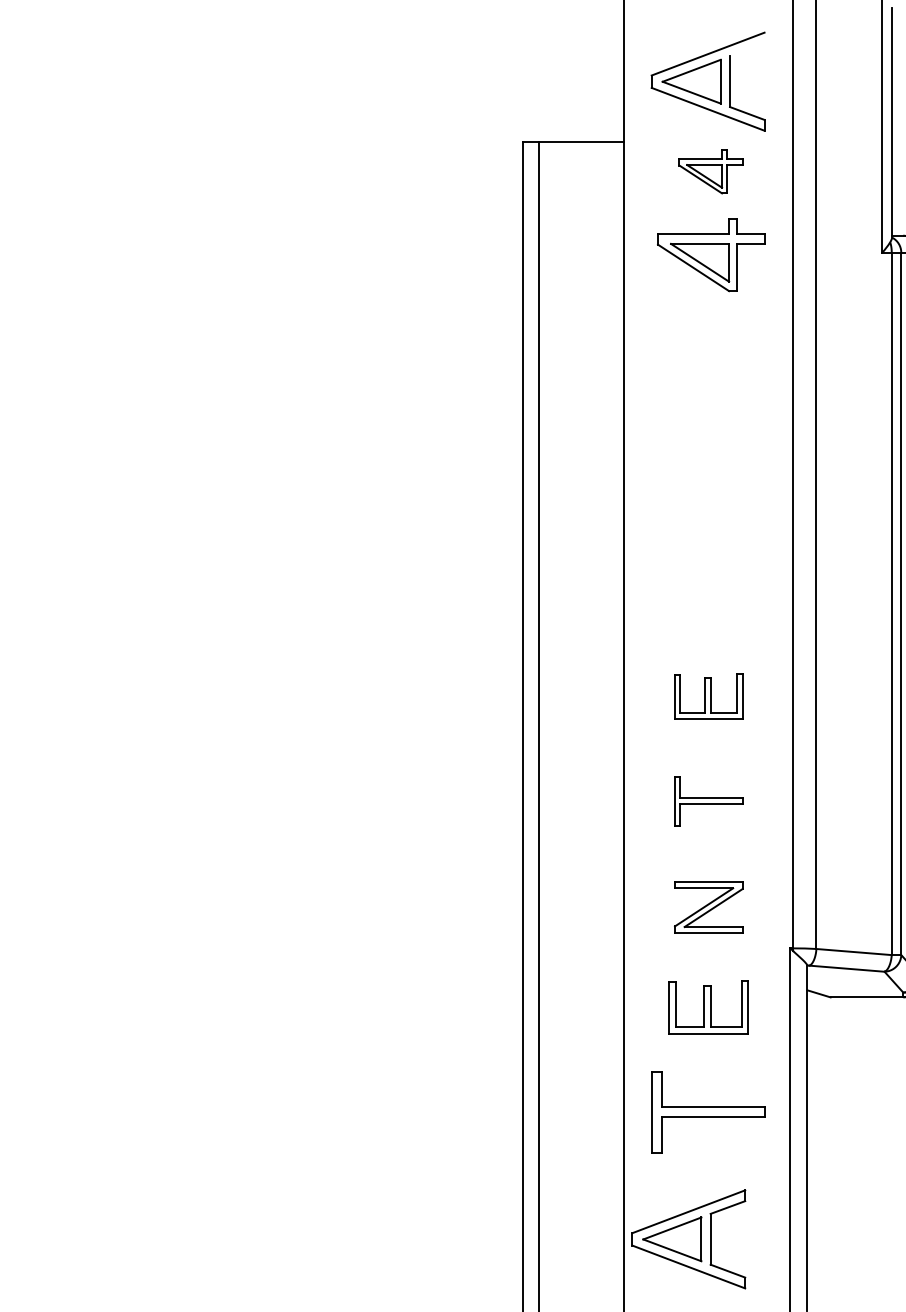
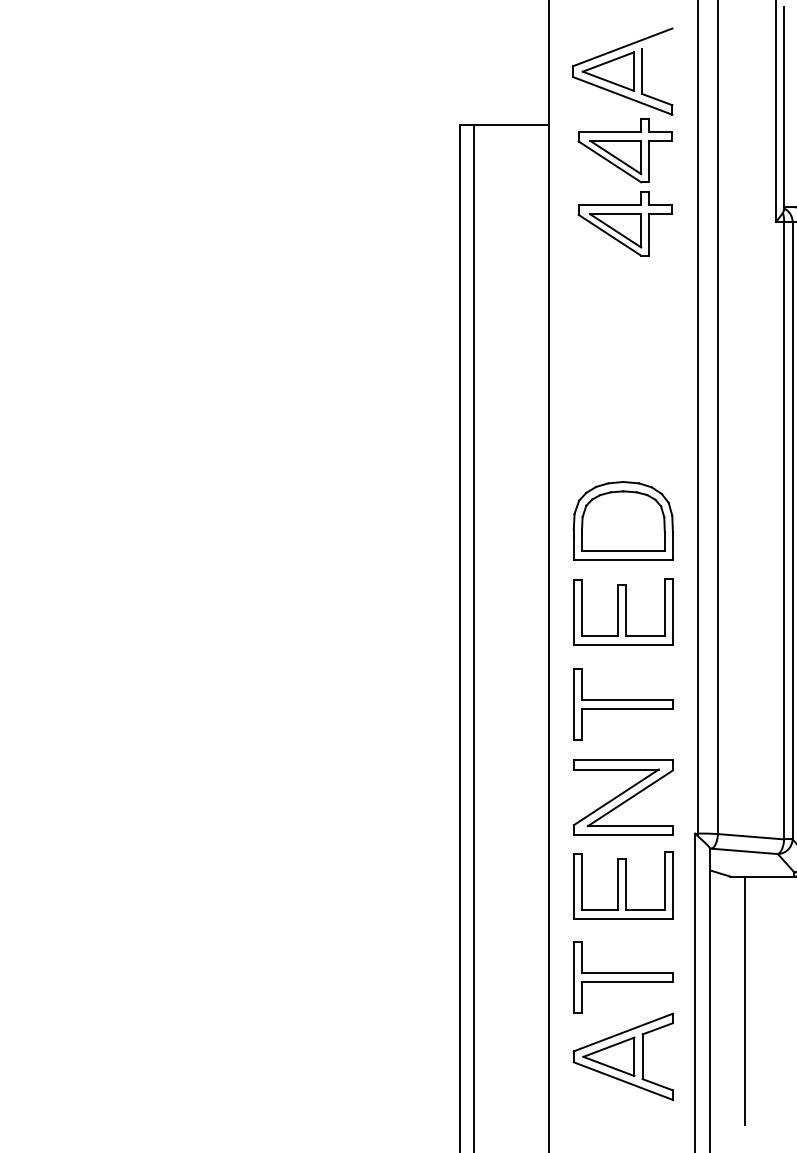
part: (711, 171) -> (625, 150), size x1.67
part: (708, 592) -> (623, 520), added
part: (708, 696) -> (623, 612), size x1.67
part: (708, 801) -> (623, 704), size x1.67
part: (708, 907) -> (623, 797), size x1.67
part: (708, 1007) -> (623, 885), size x1.43
line: (846, 1138) -> (744, 1000), added
part: (688, 1239) -> (623, 1056), moved

